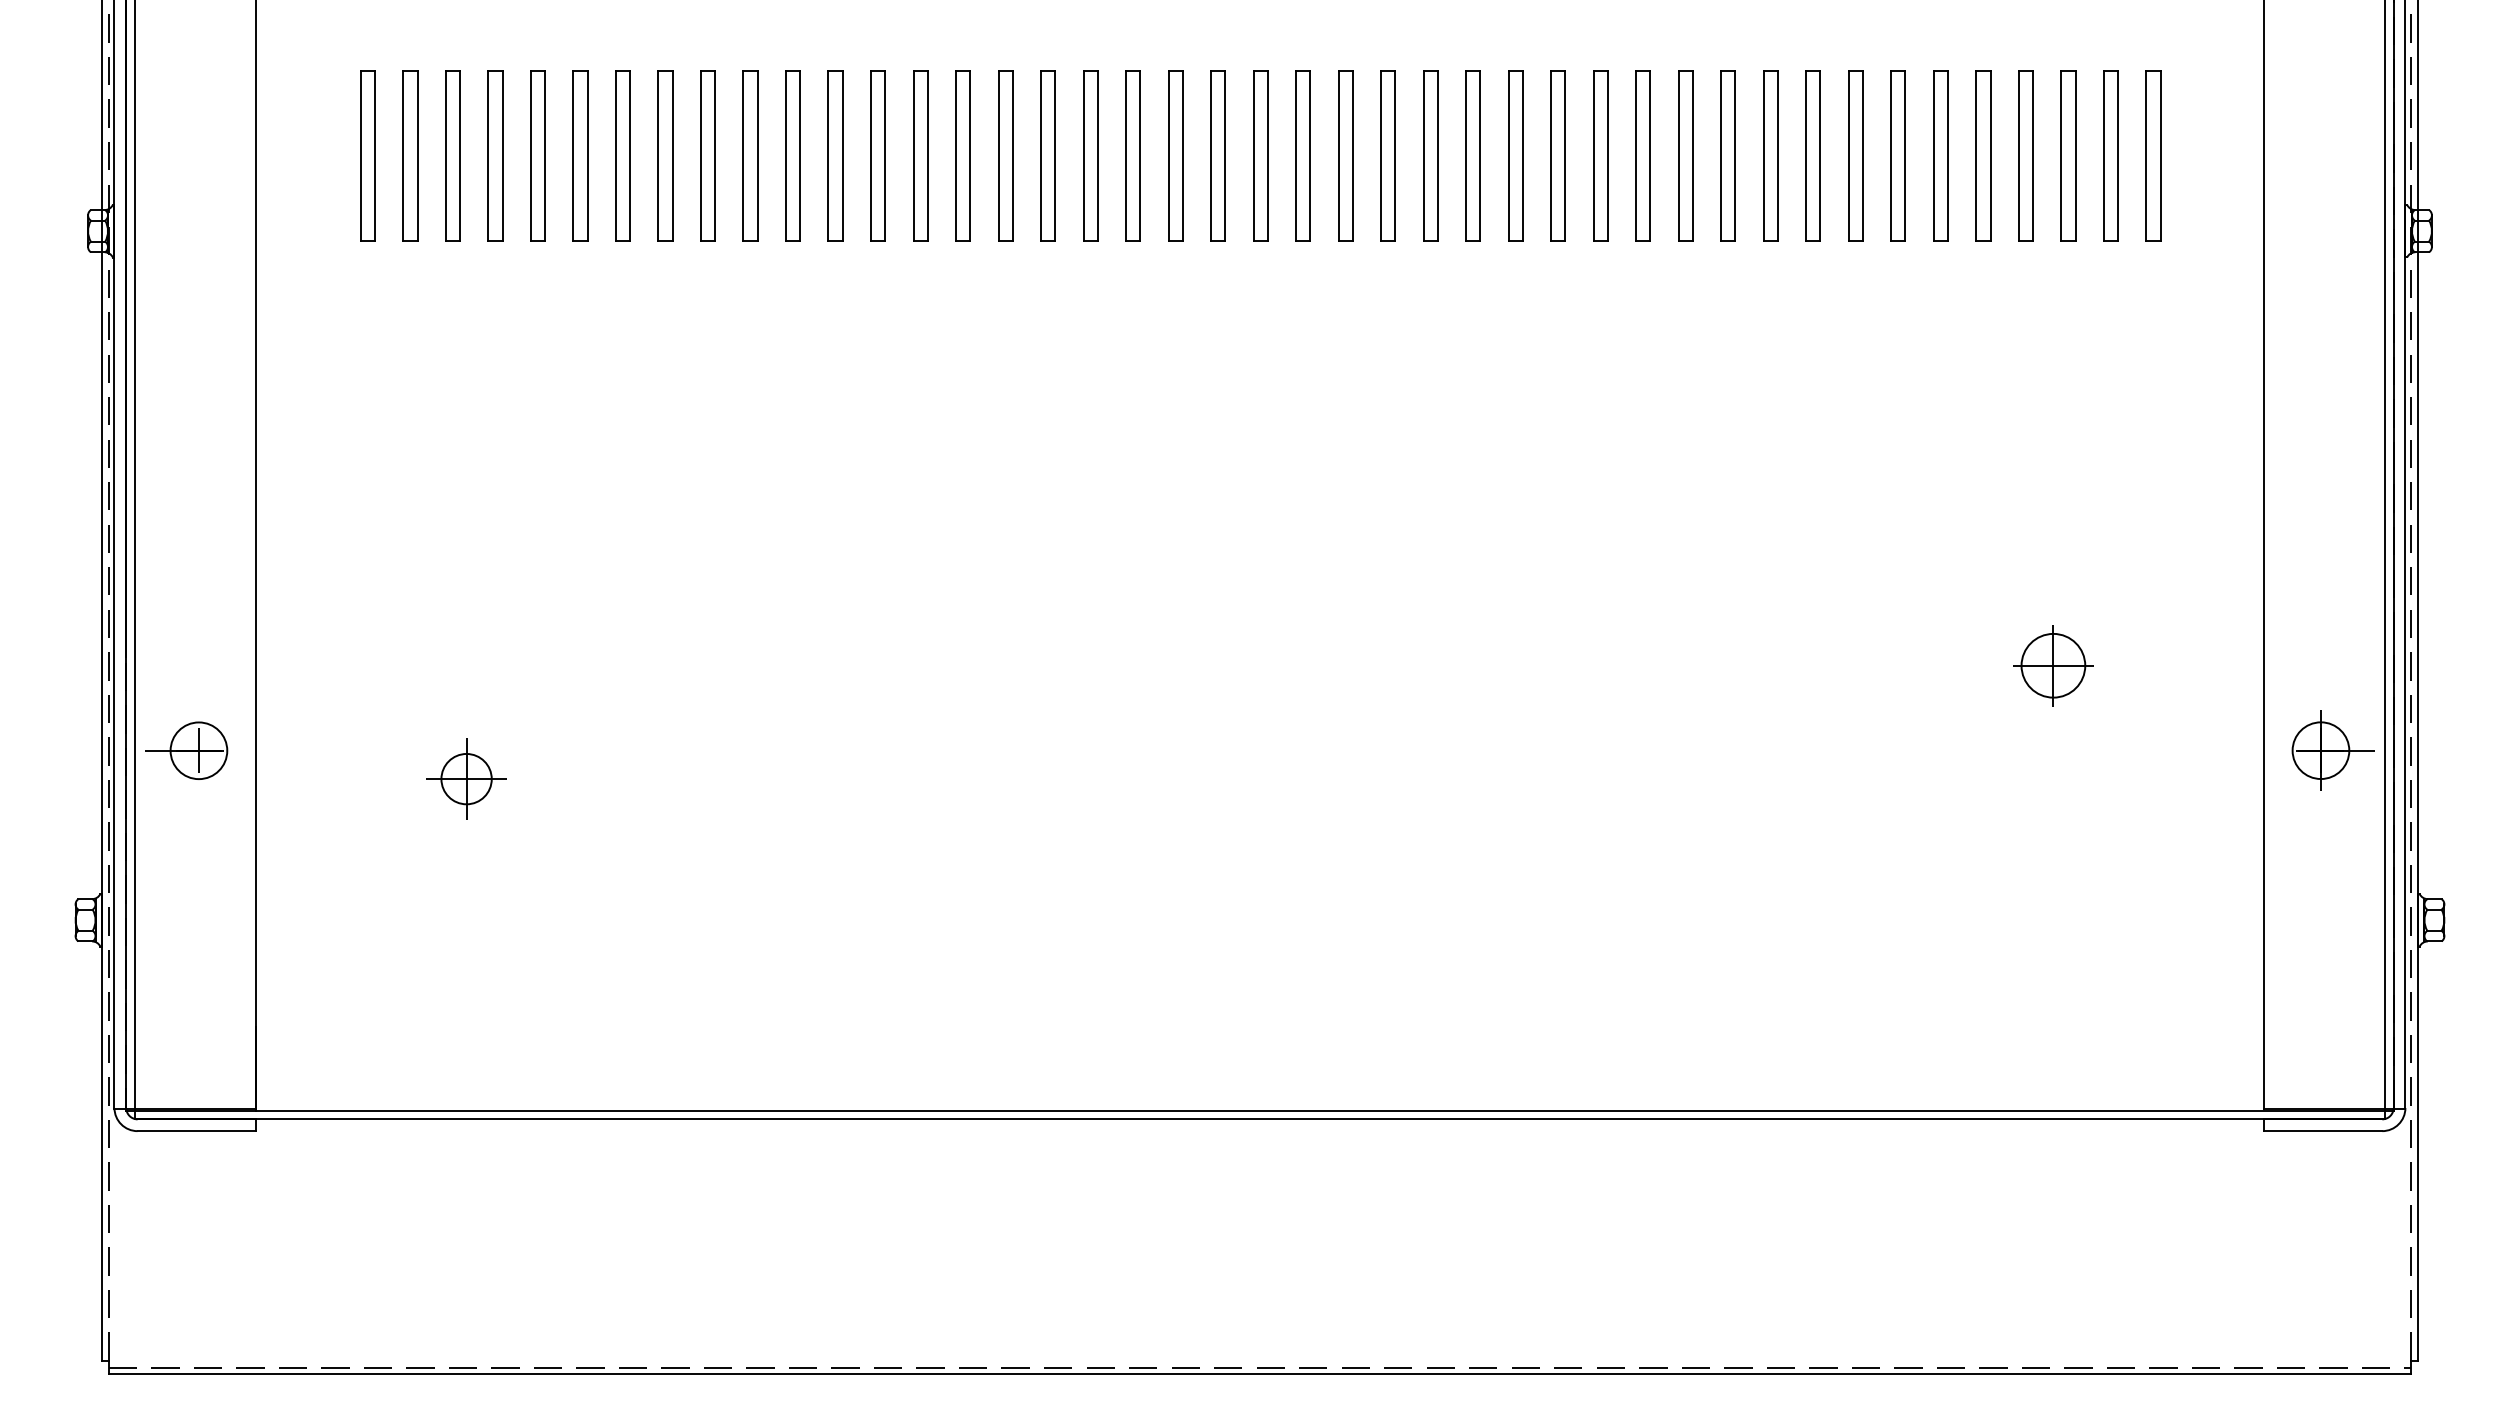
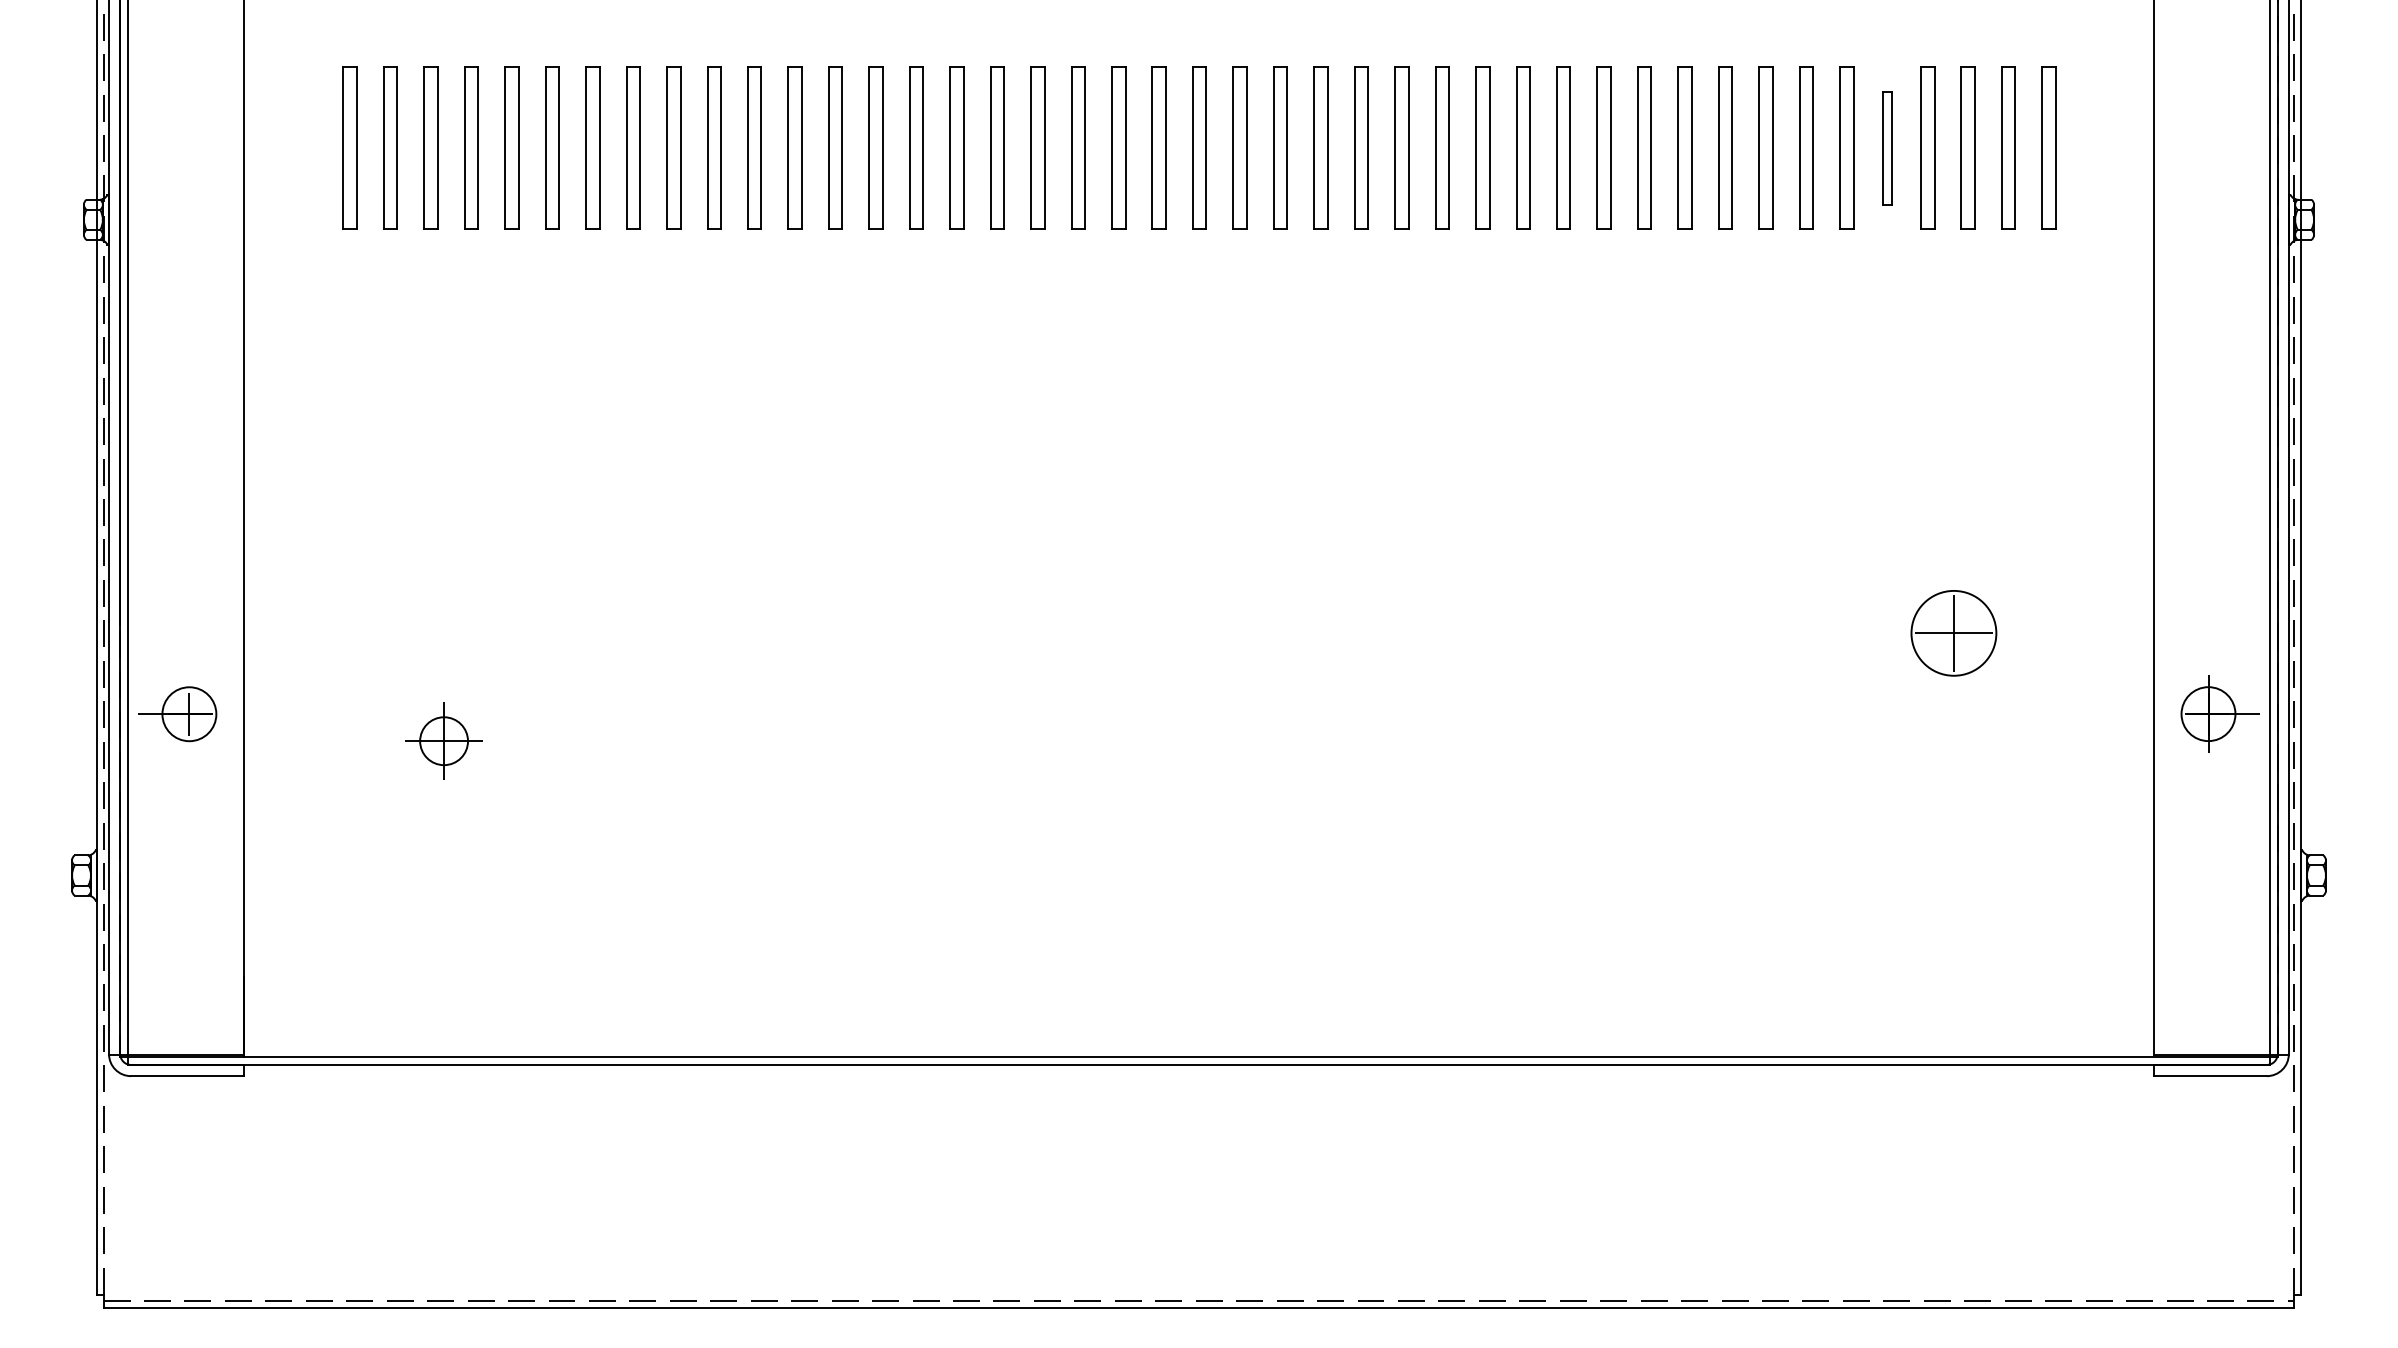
part: (1983, 155) -> (1887, 147), size x0.7
circle: (2053, 665) -> (1954, 633), size x1.4

